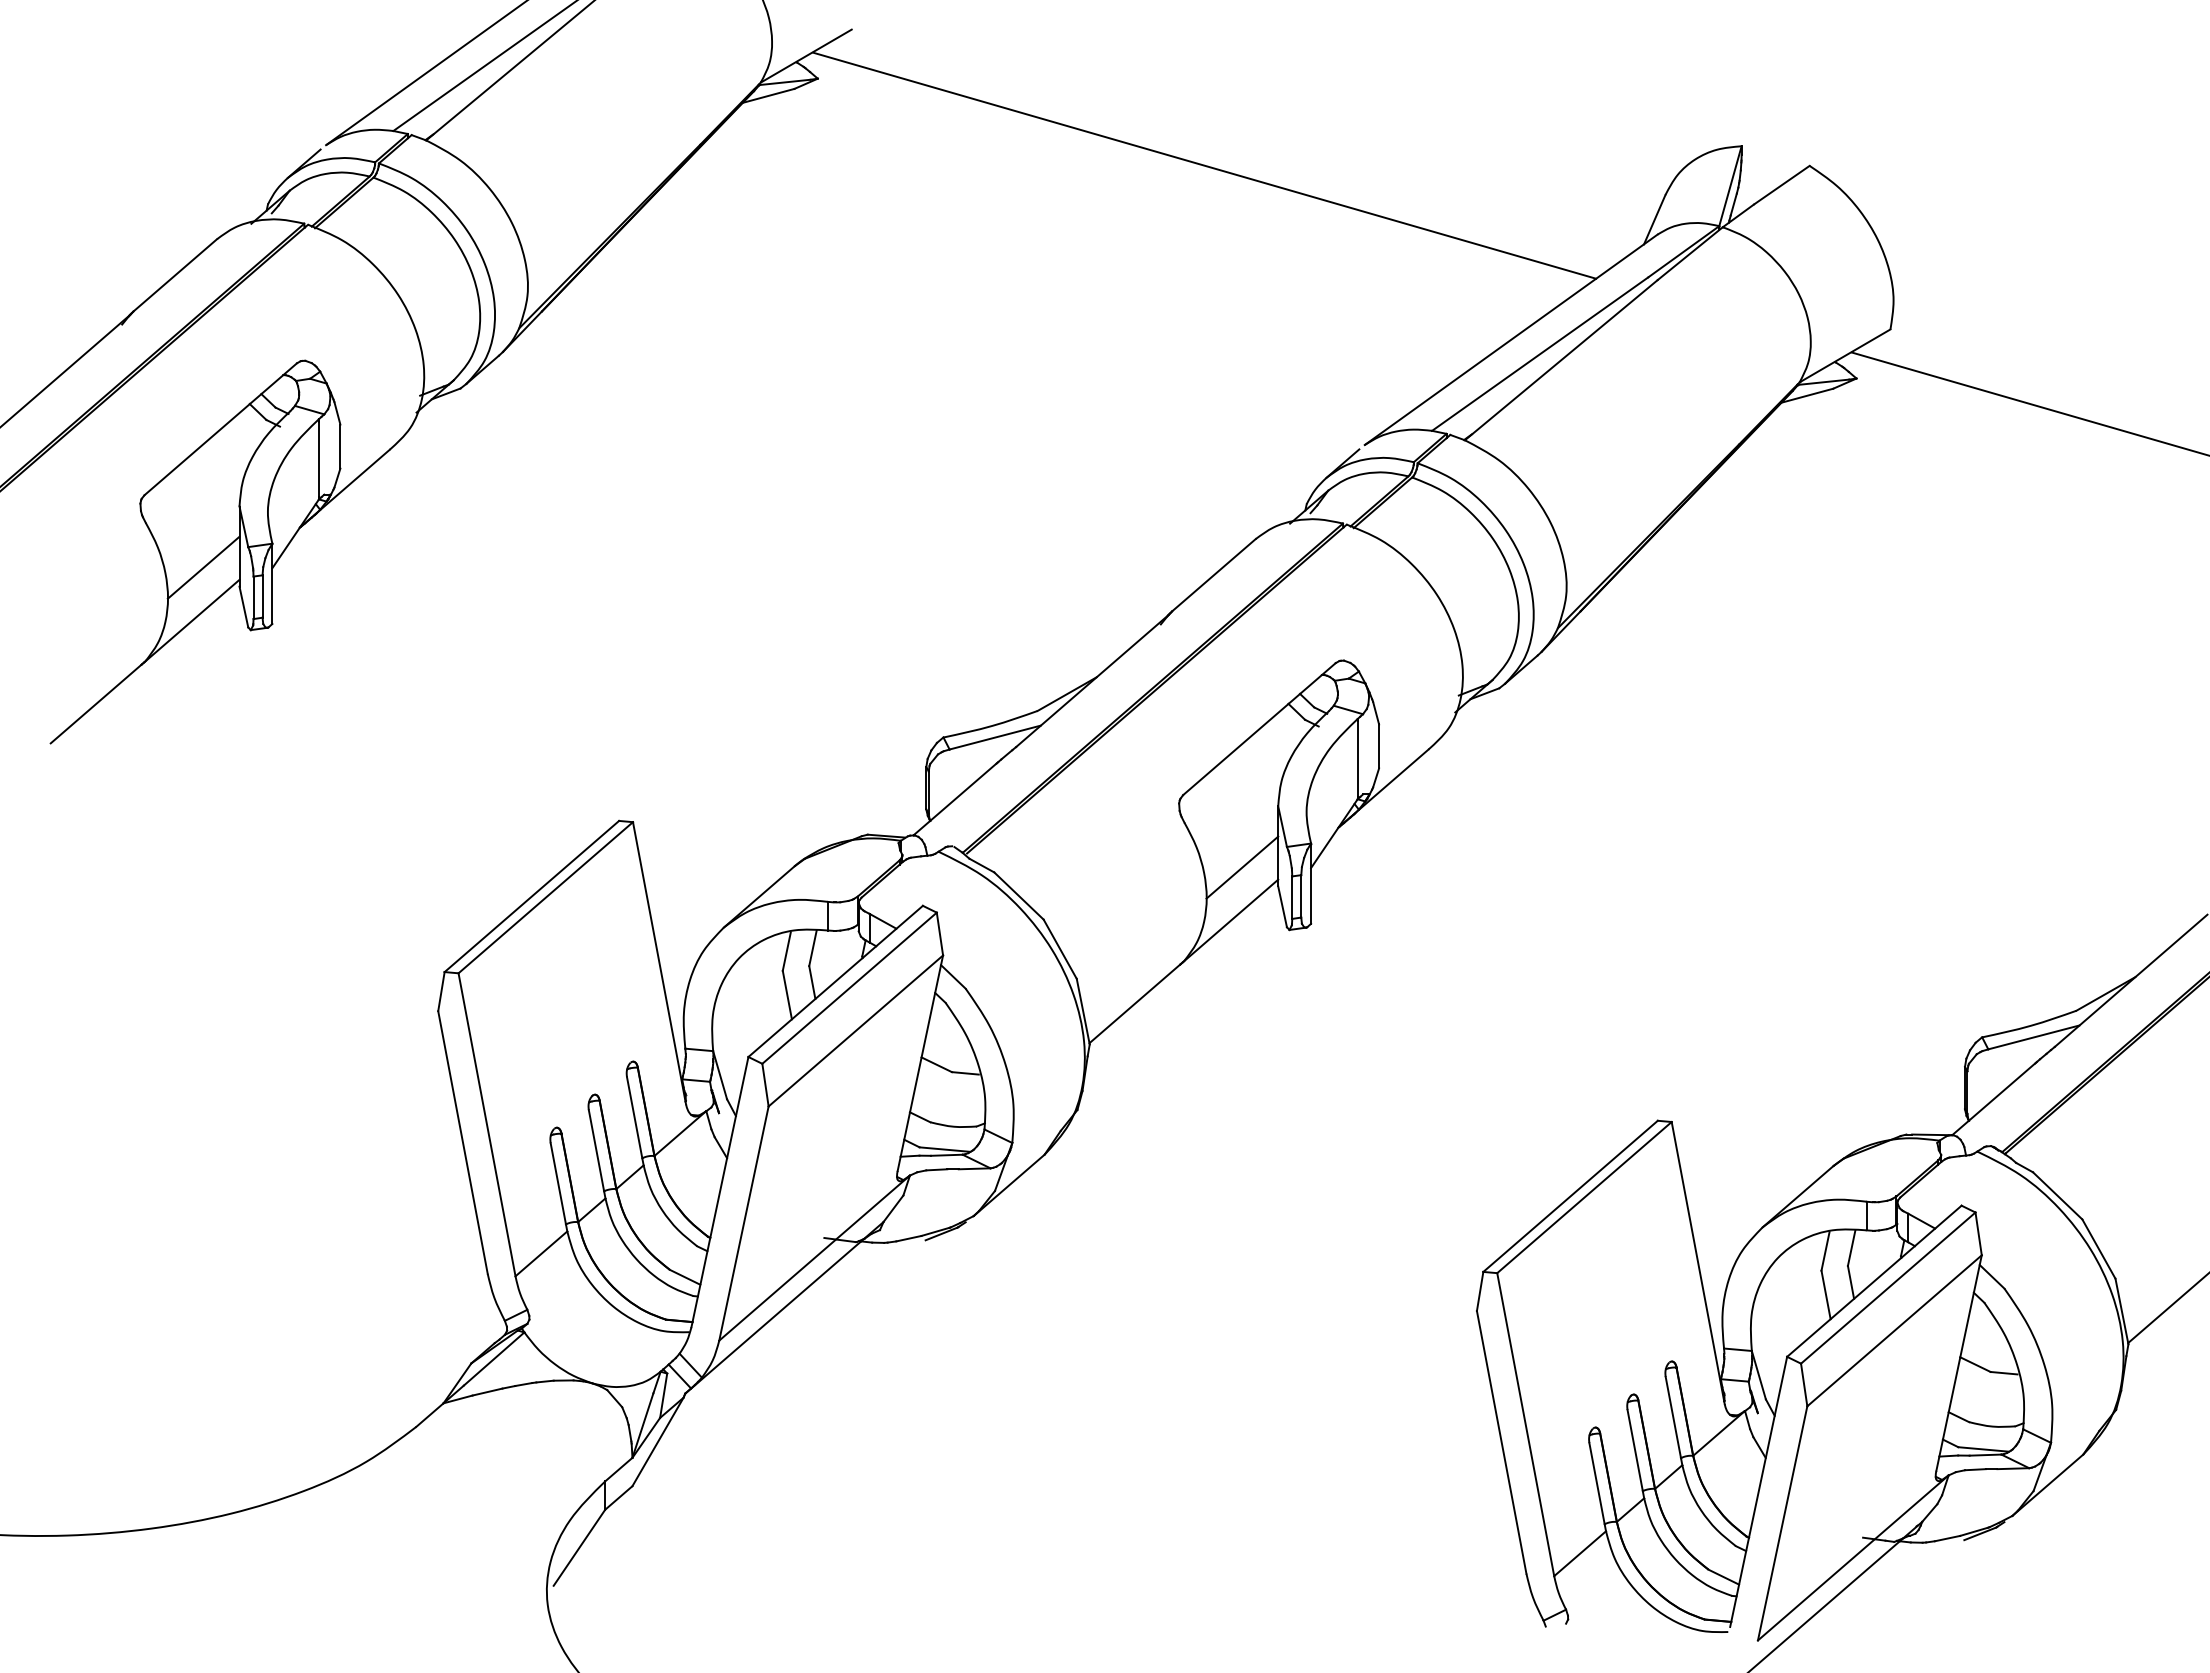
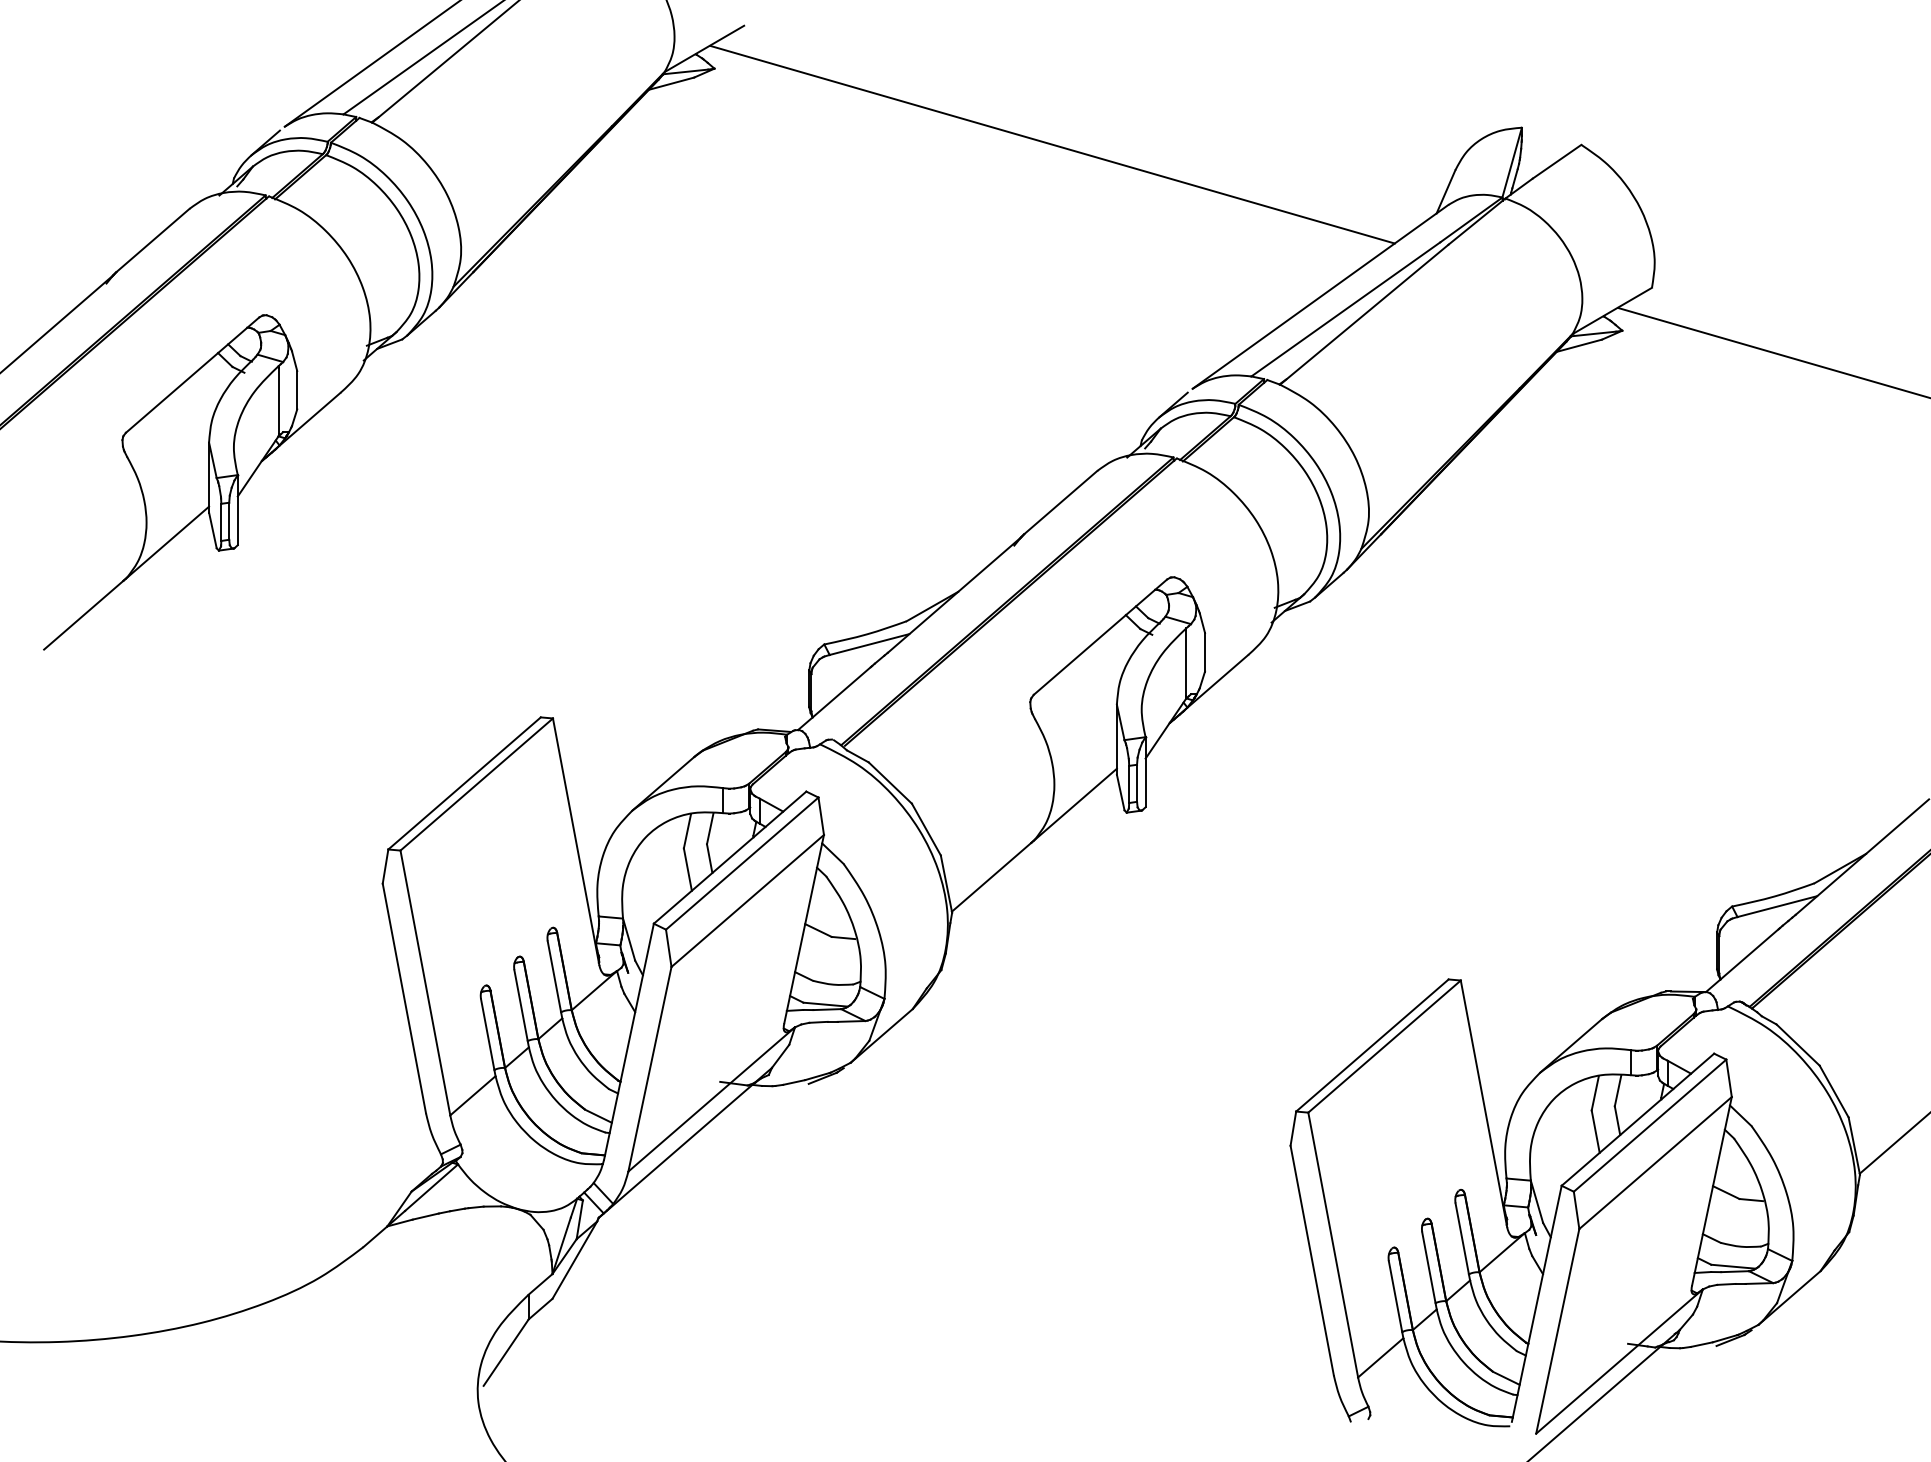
line: (203, 567) -> (177, 495), removed
line: (1242, 867) -> (1085, 758), removed

